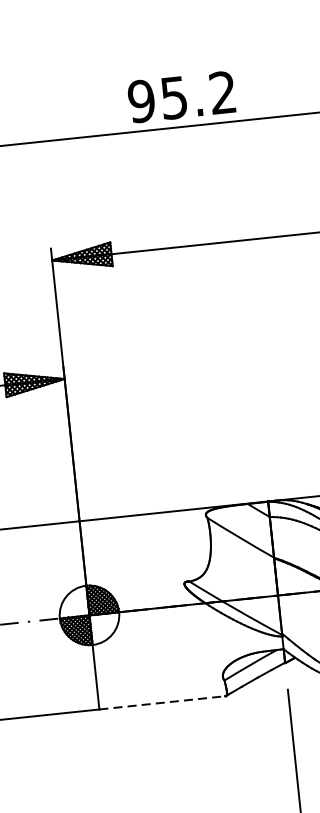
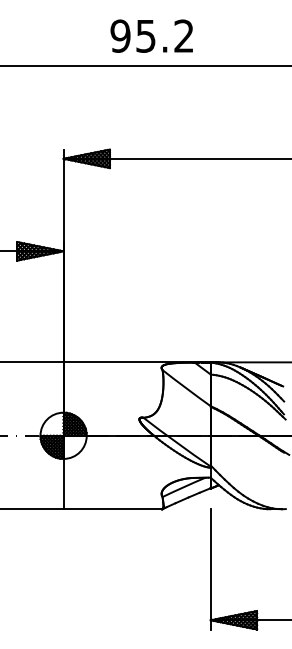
text: (181, 96) -> (151, 35), moved
line: (163, 703) -> (113, 509), dashed -> solid

